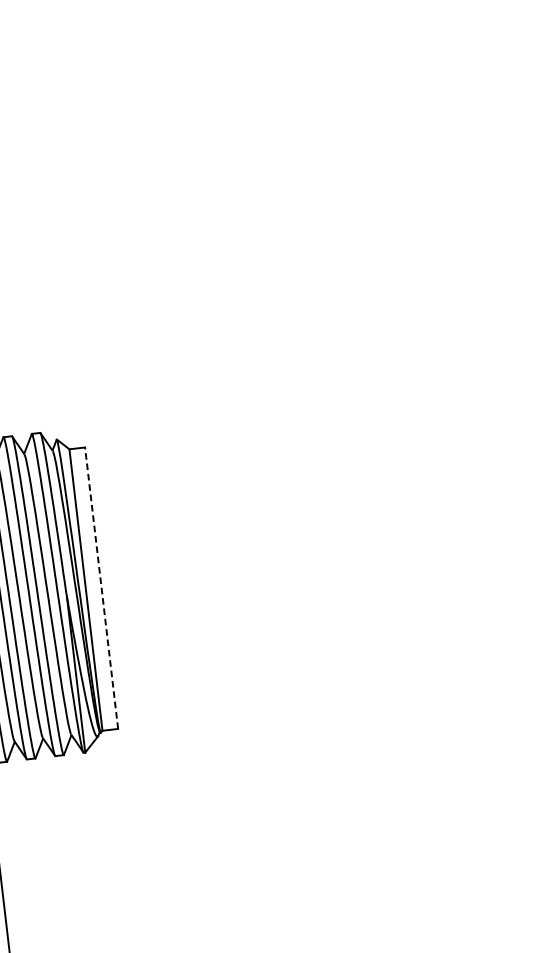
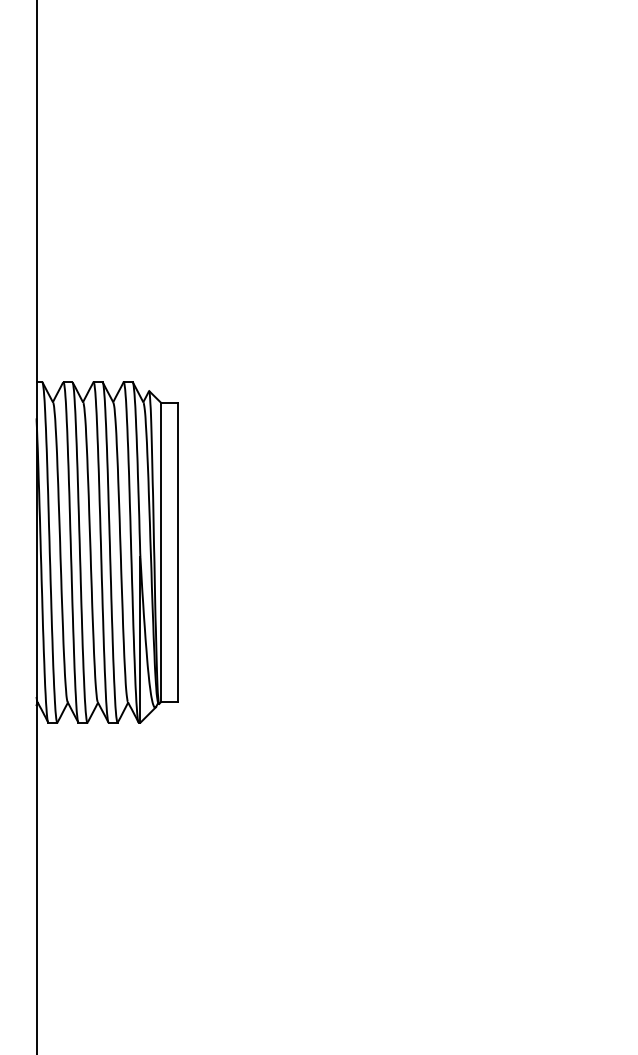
line: (101, 588) -> (177, 552), dashed -> solid

